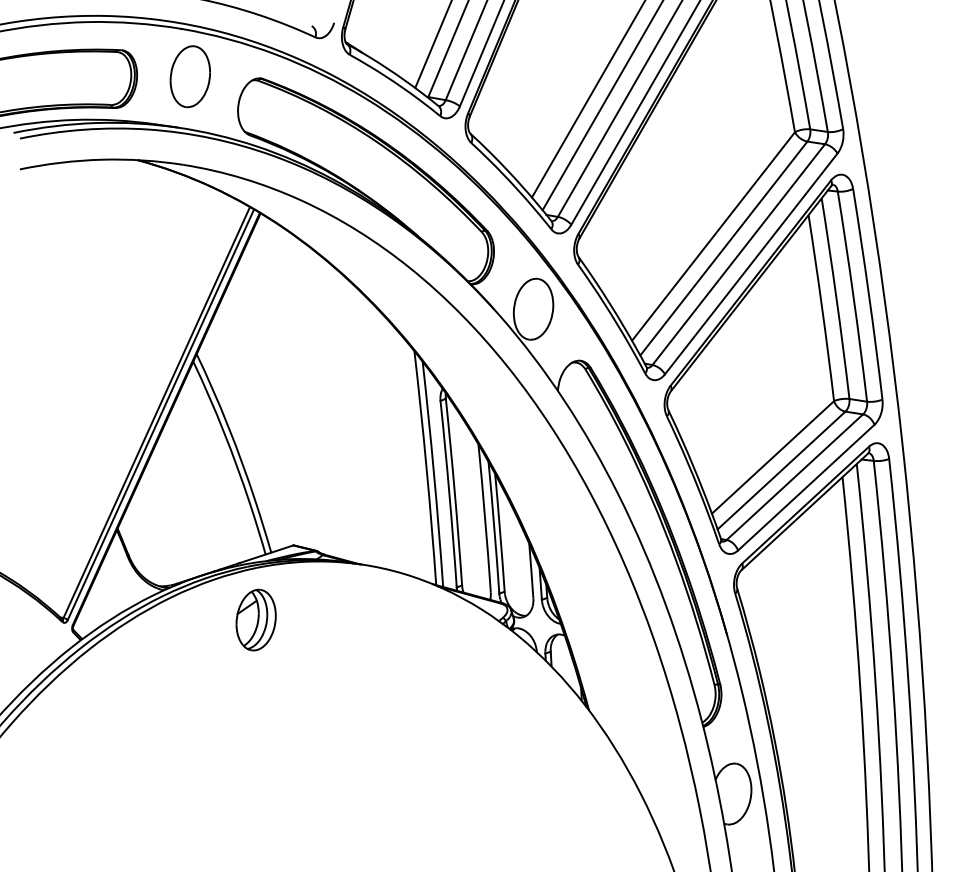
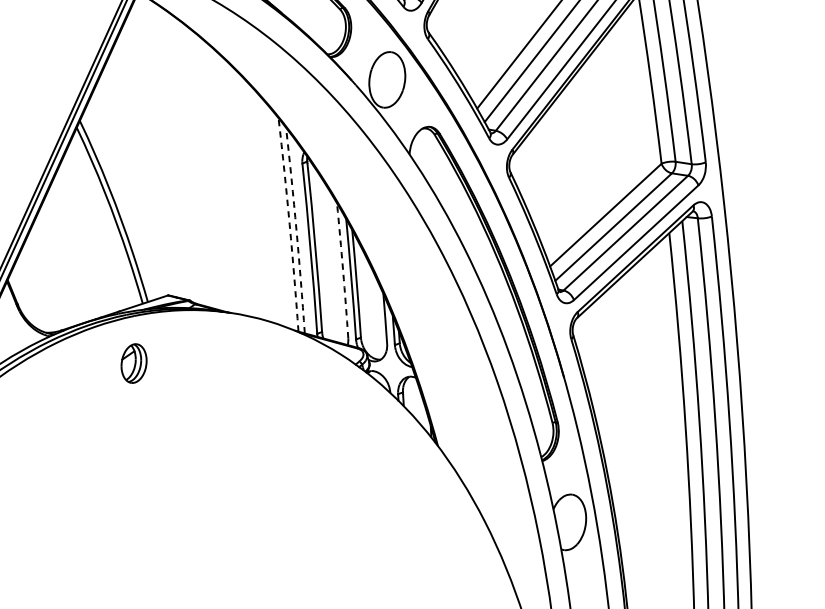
arc: (426, 468) -> (289, 225), solid -> dashed
arc: (434, 474) -> (296, 230), solid -> dashed
arc: (485, 518) -> (343, 270), solid -> dashed
part: (255, 619) -> (133, 363), size x0.7

